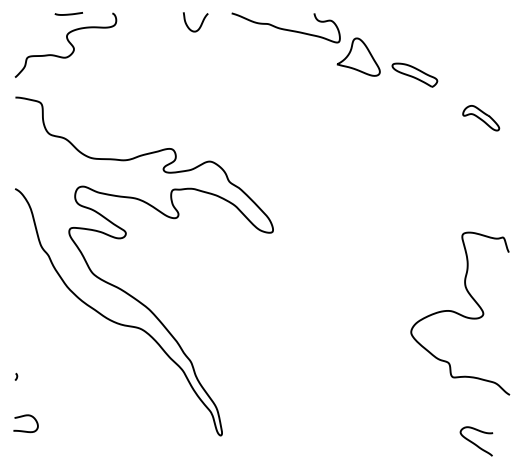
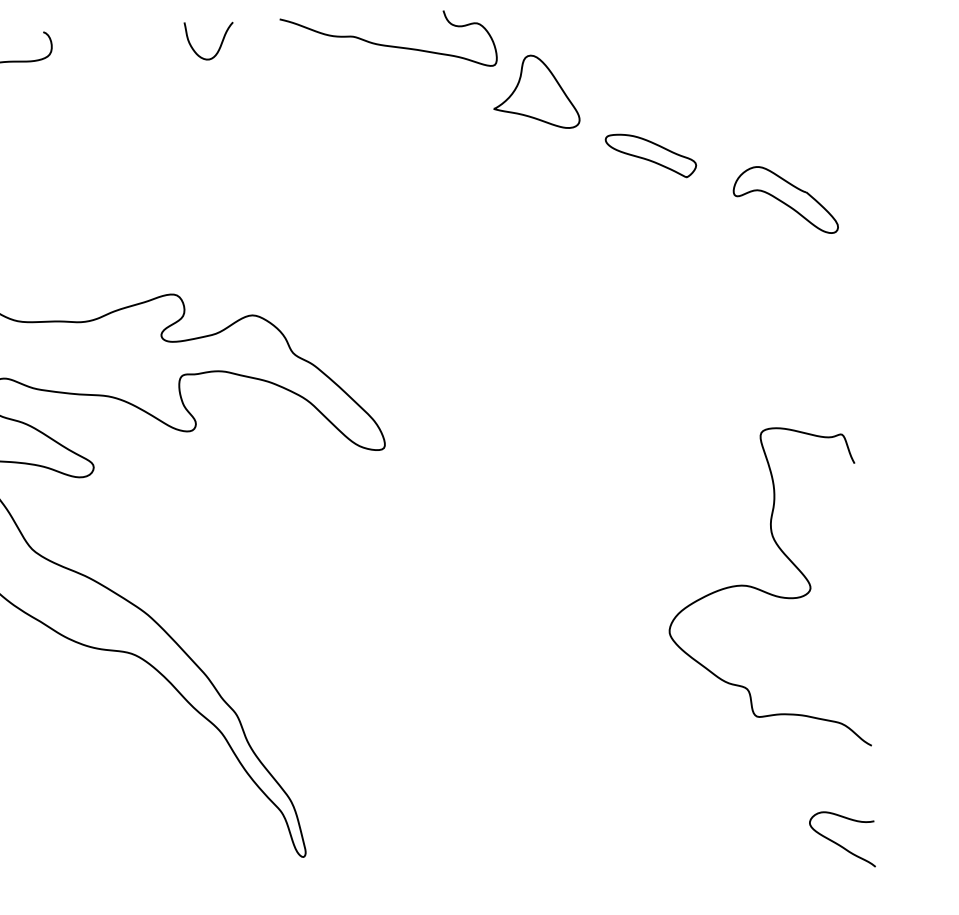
part: (414, 74) -> (650, 154), moved
part: (480, 117) -> (783, 199), size x1.43
curve: (474, 442) -> (838, 841), moved

